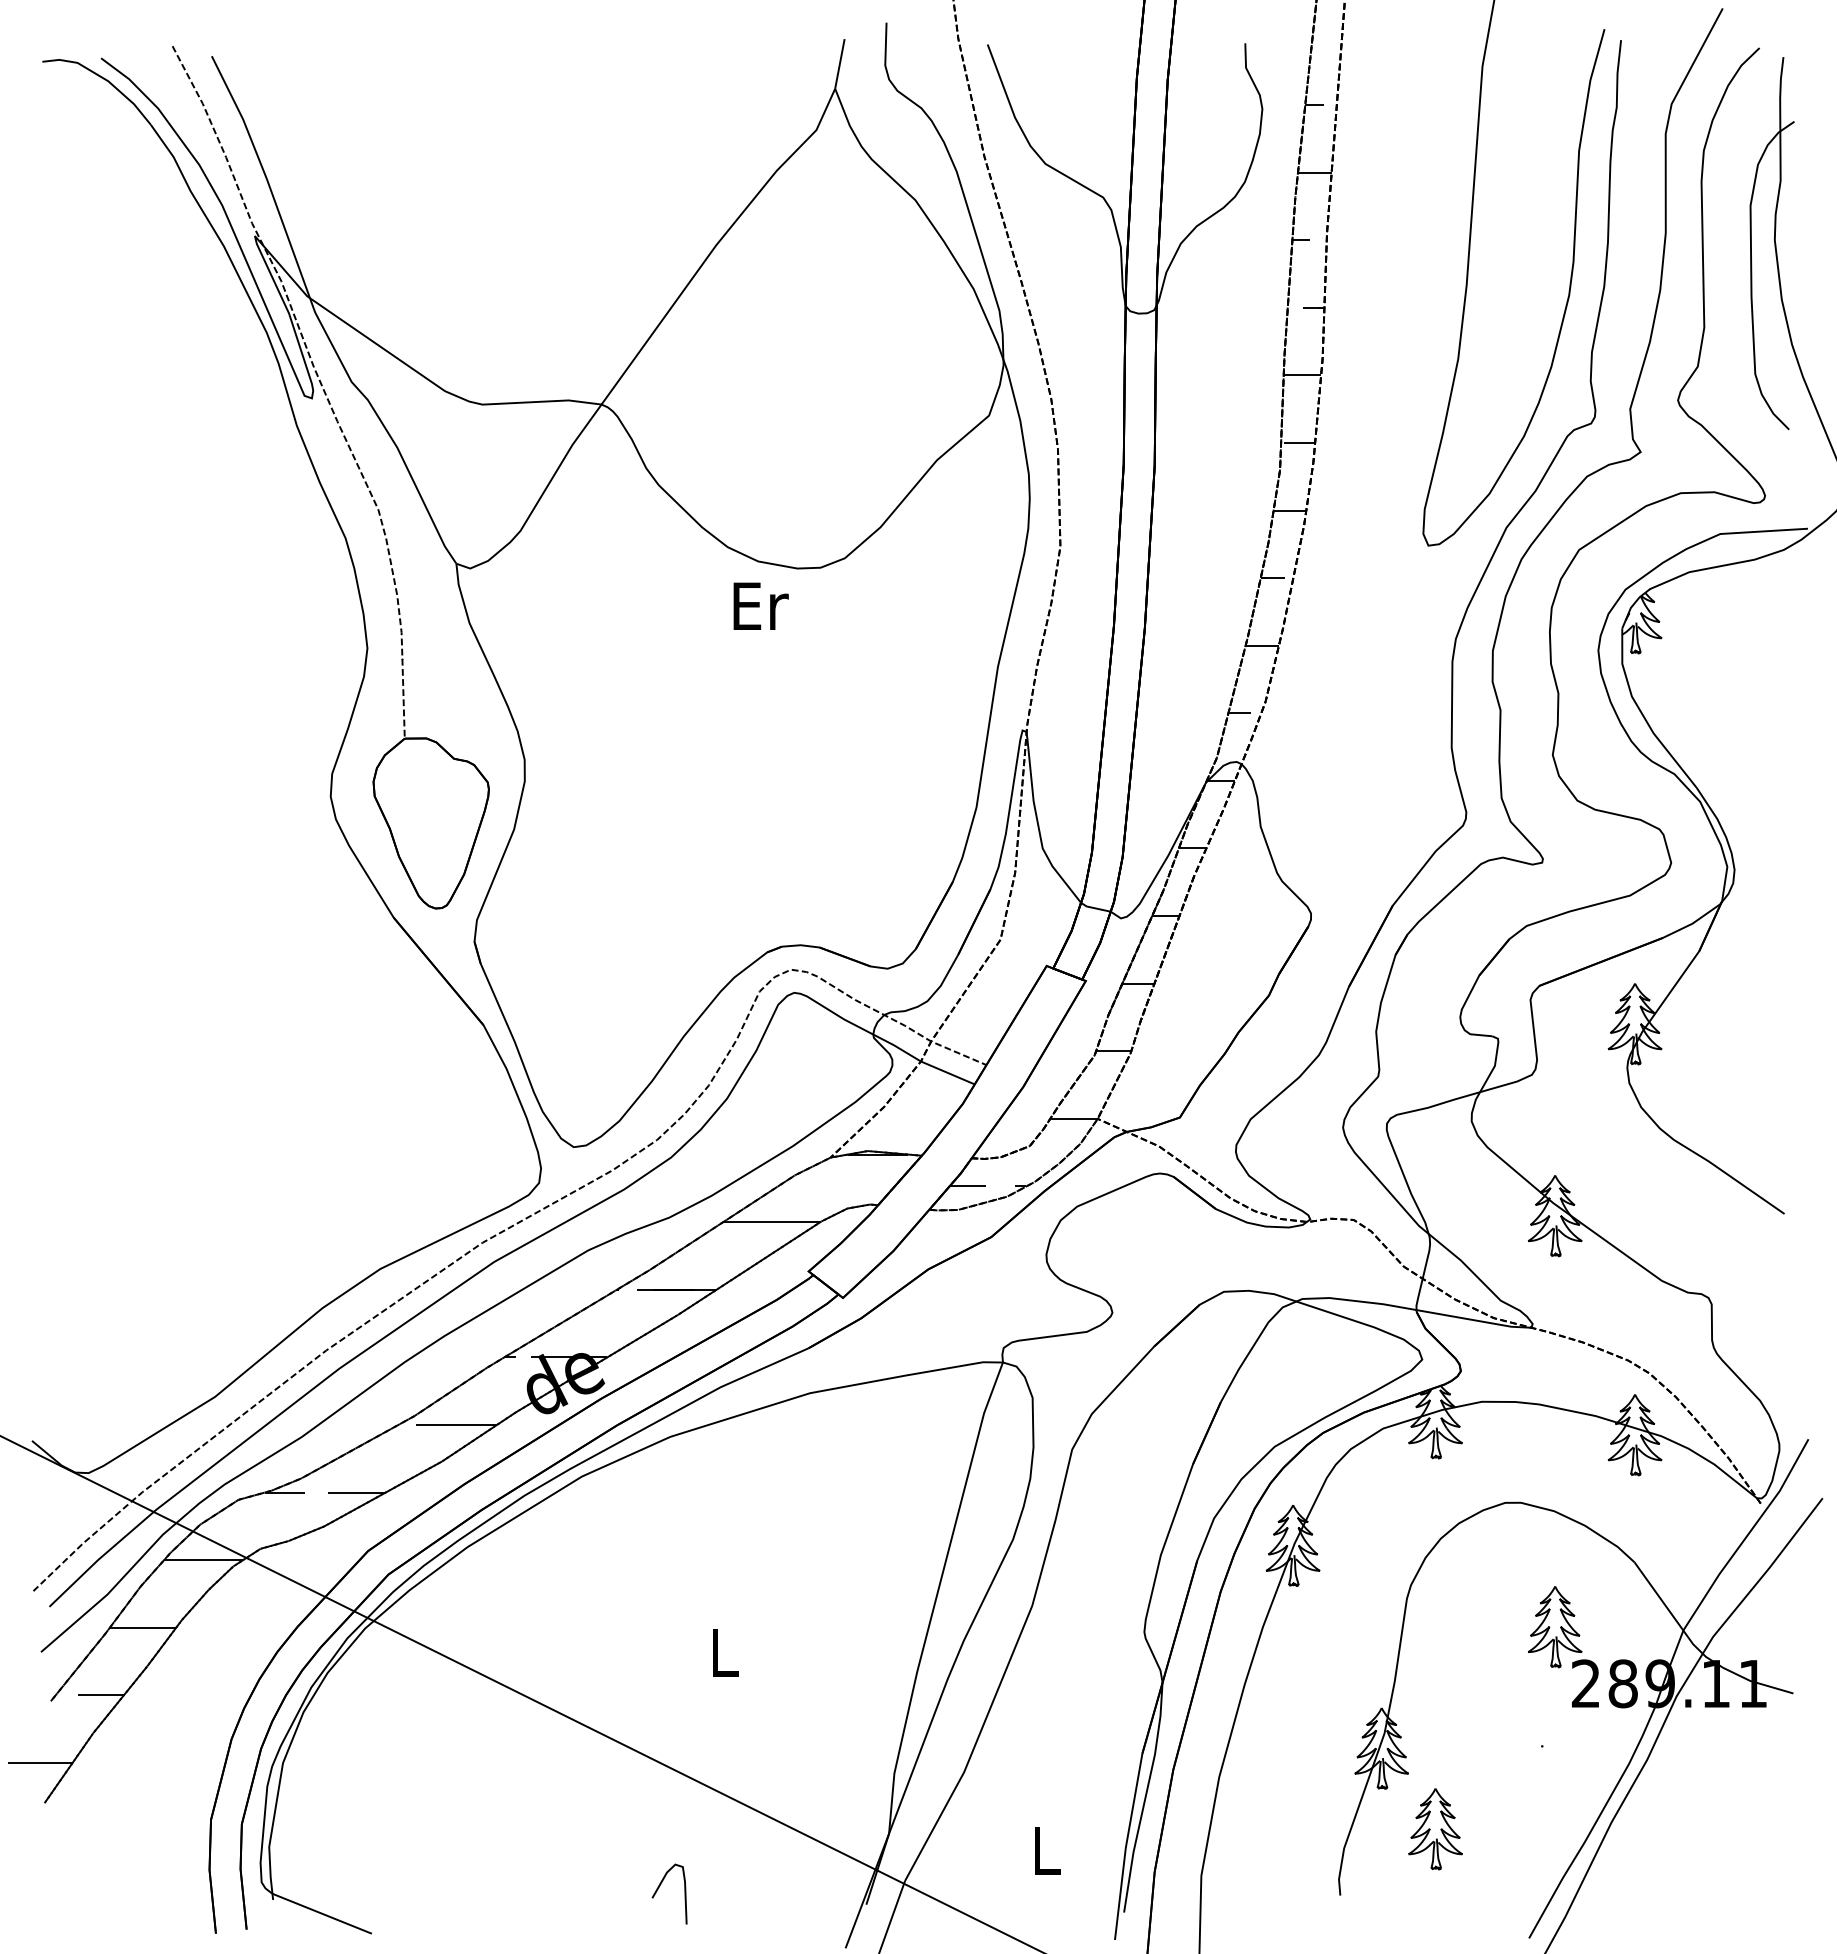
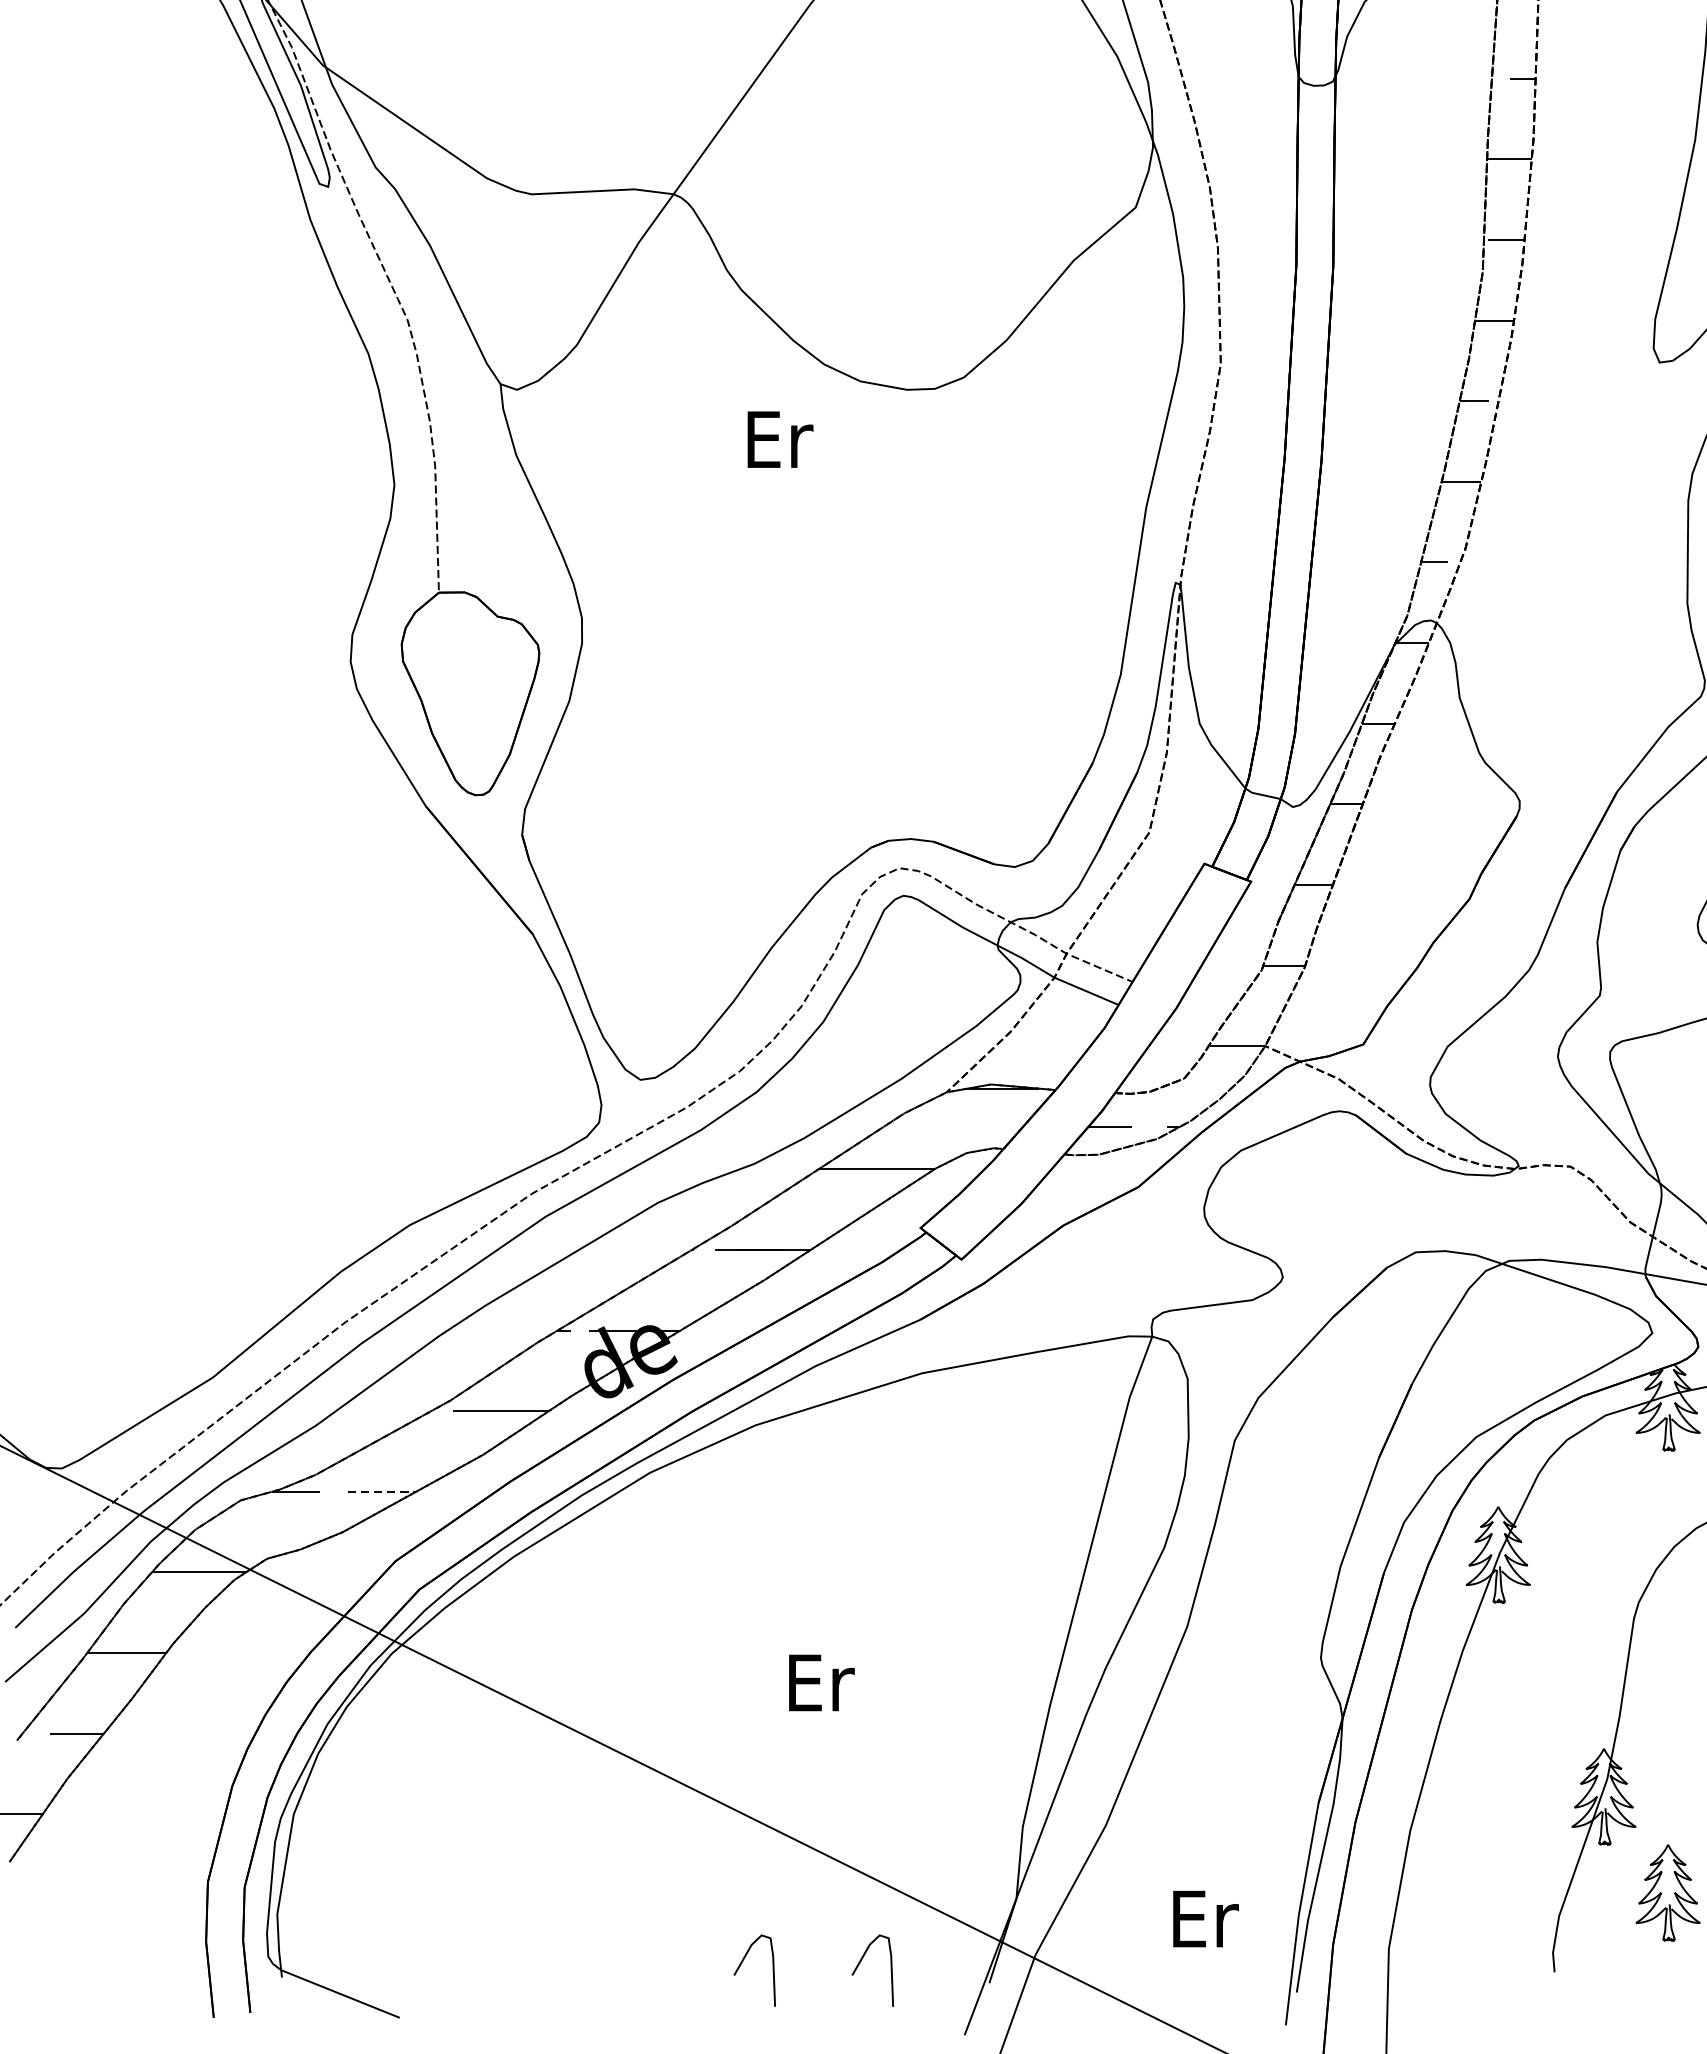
text: (760, 605) -> (779, 438), moved
line: (356, 1492) -> (381, 1491), solid -> dashed
text: (725, 1652) -> (821, 1682), L -> Er
text: (1047, 1850) -> (1205, 1918), L -> Er
curve: (759, 1886) -> (861, 1961), added

